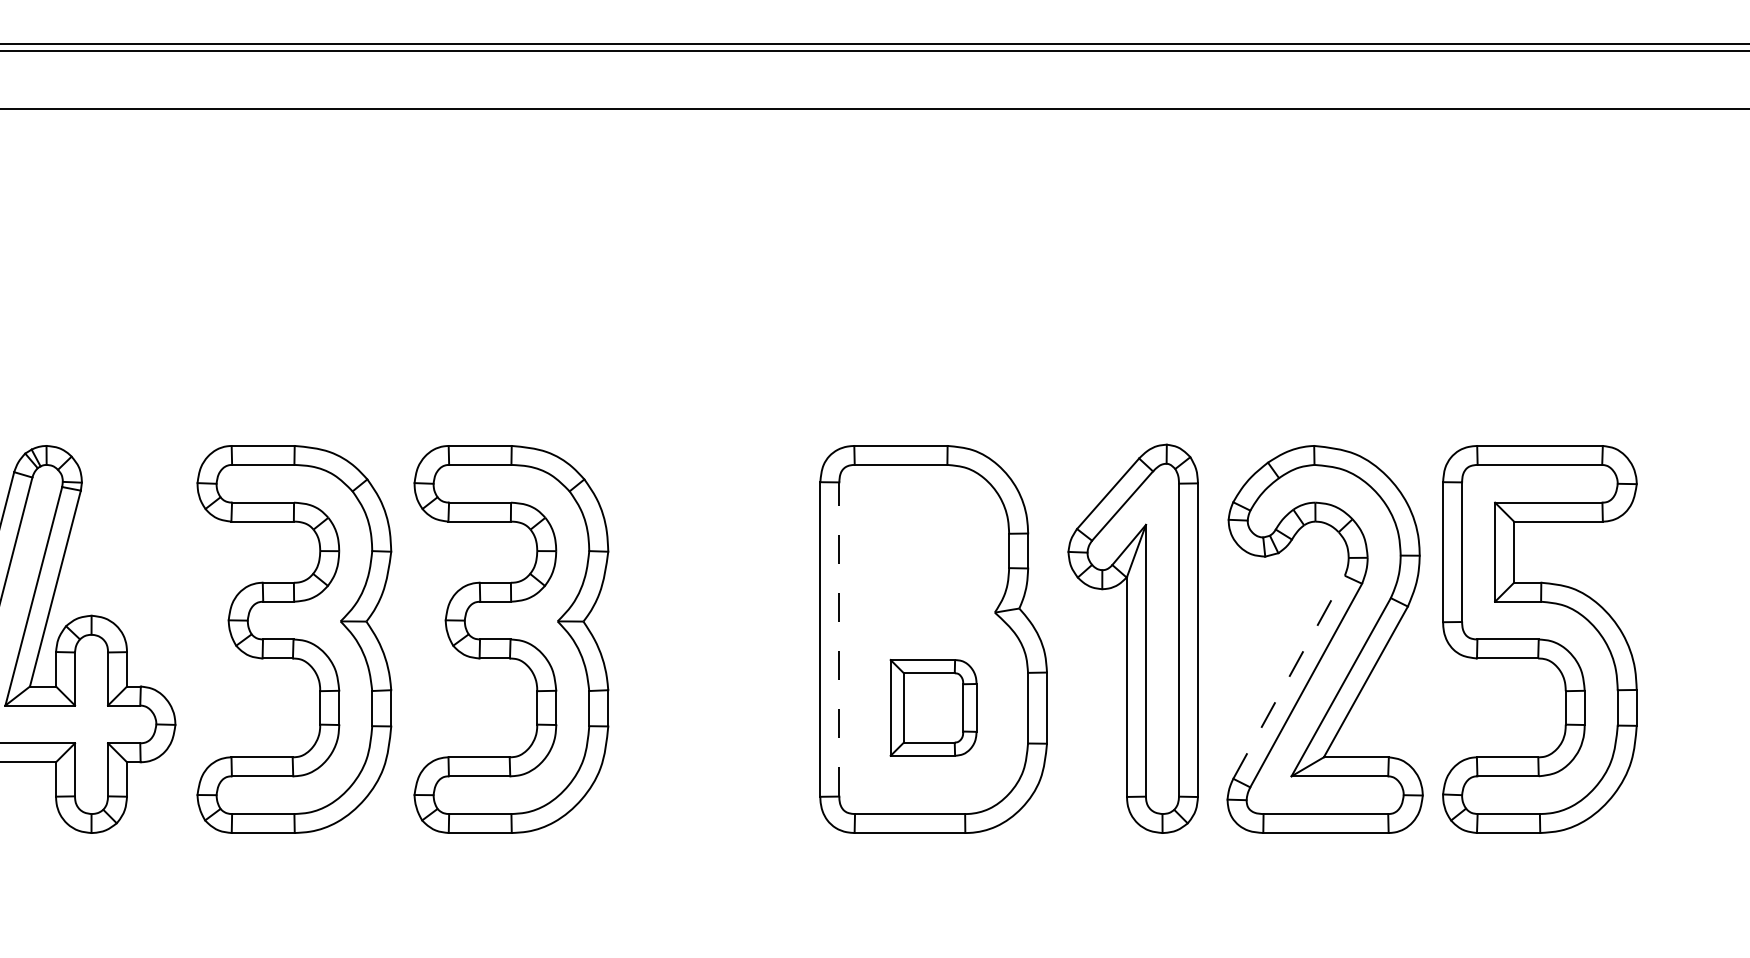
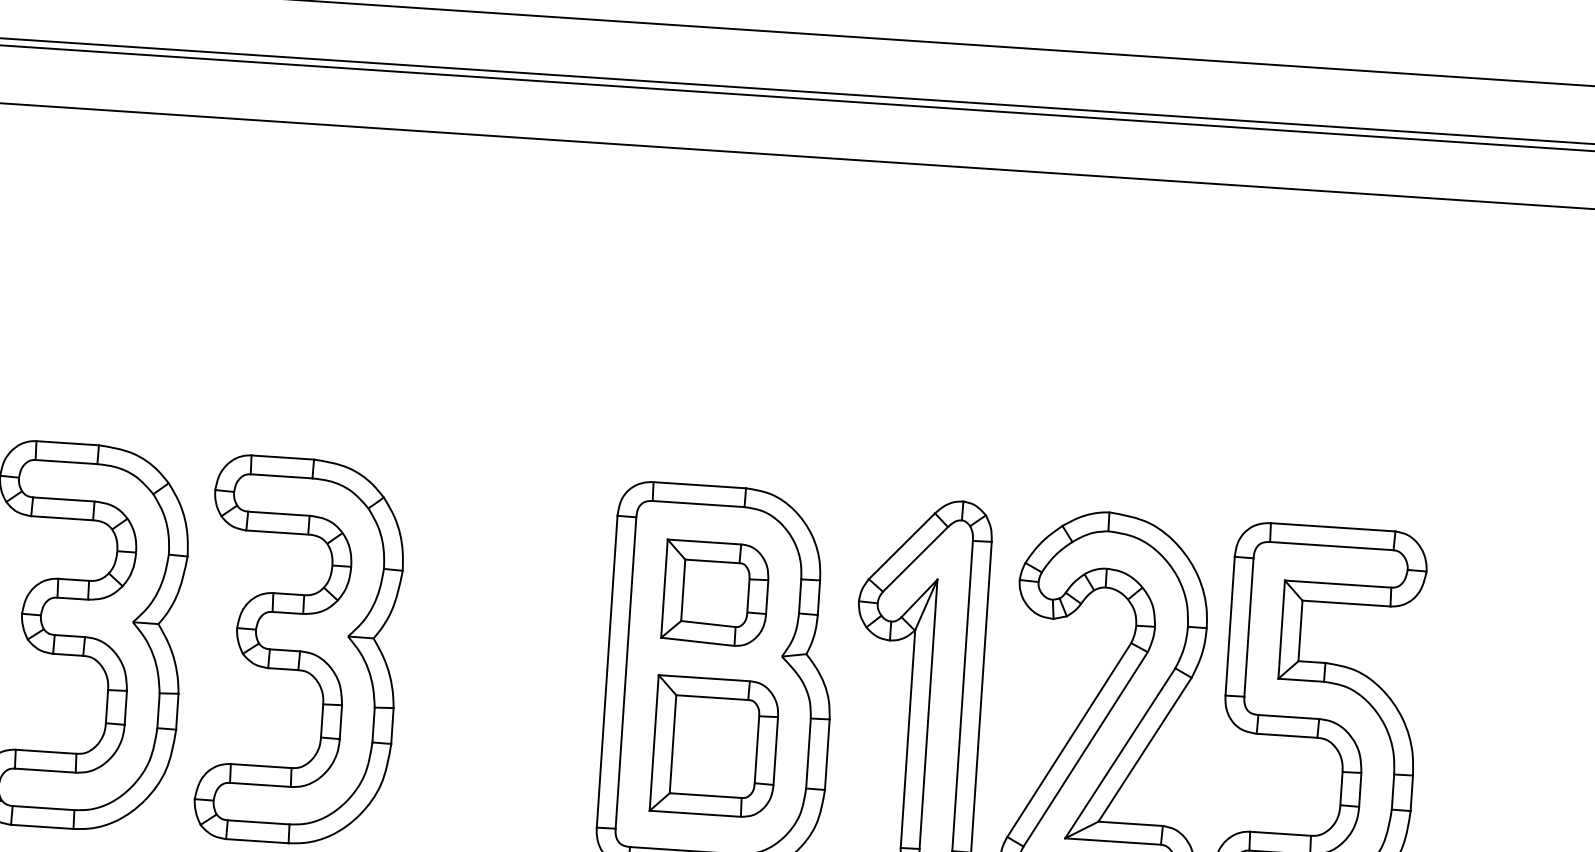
part: (923, 553) -> (715, 593), added
line: (839, 638) -> (626, 672), dashed -> solid
line: (1289, 677) -> (1069, 740), dashed -> solid
part: (933, 707) -> (714, 746), size x1.43

